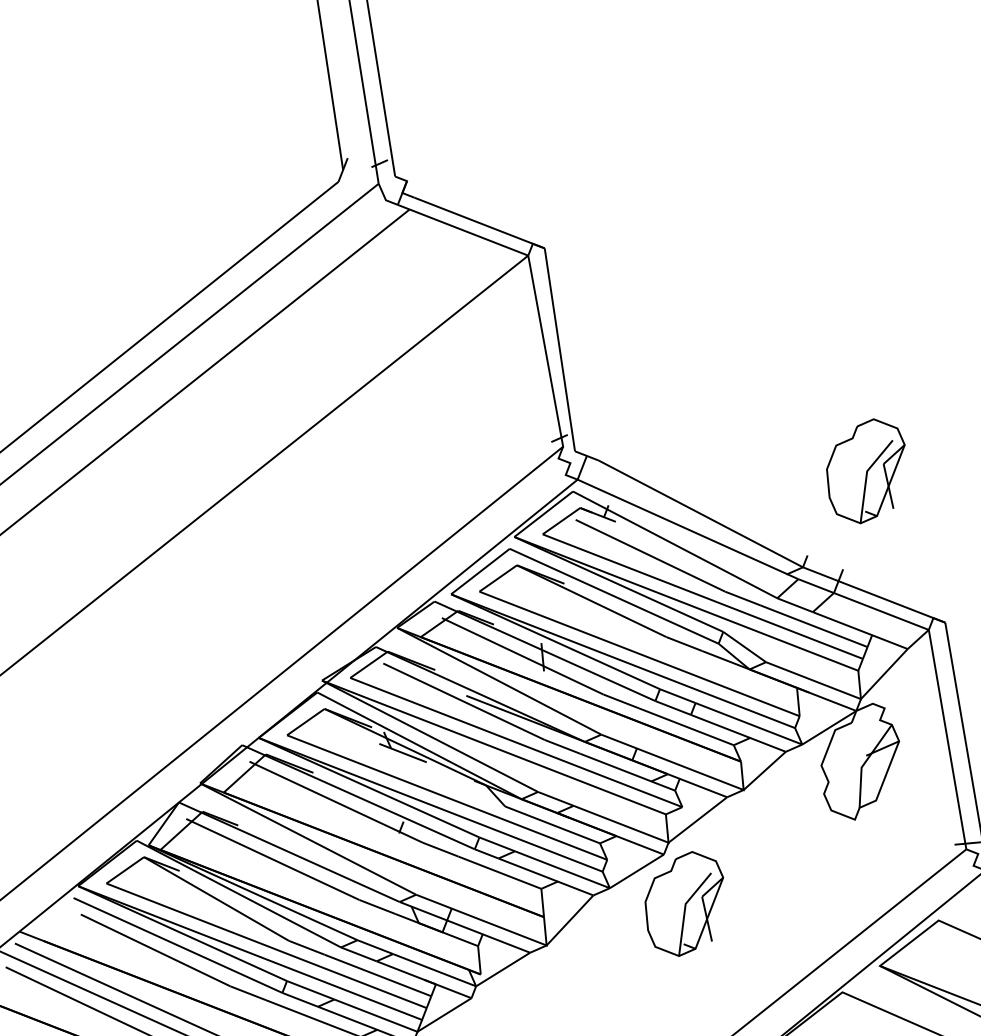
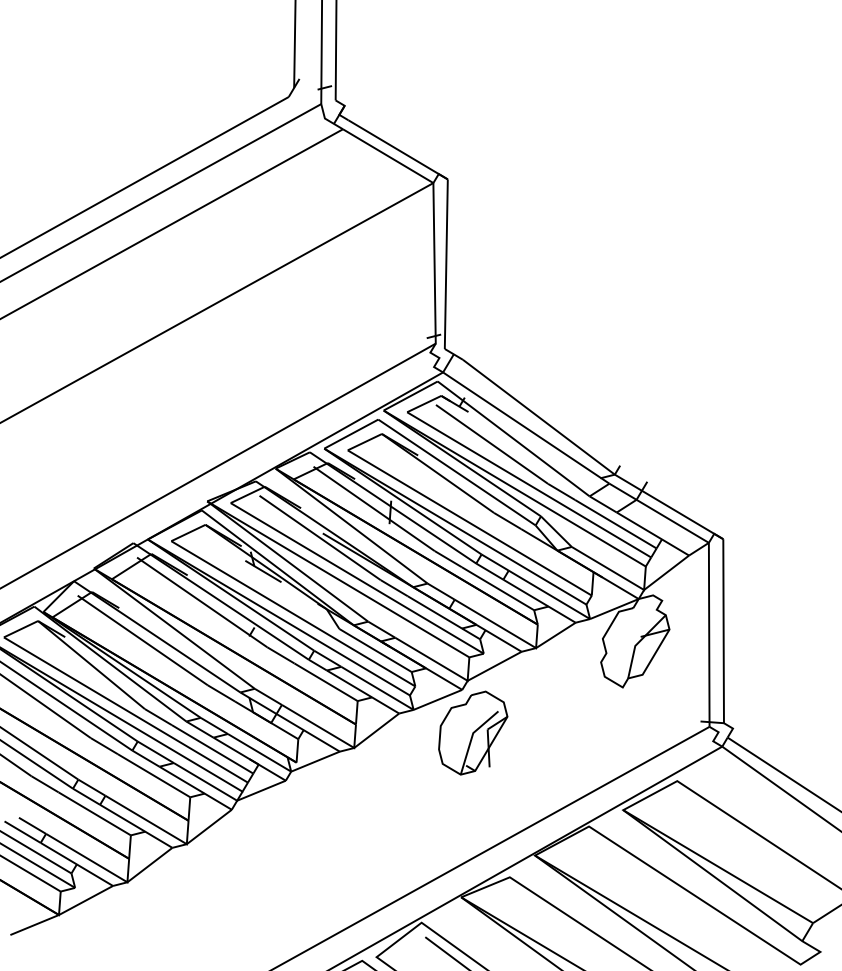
part: (867, 470) -> (680, 404), removed

